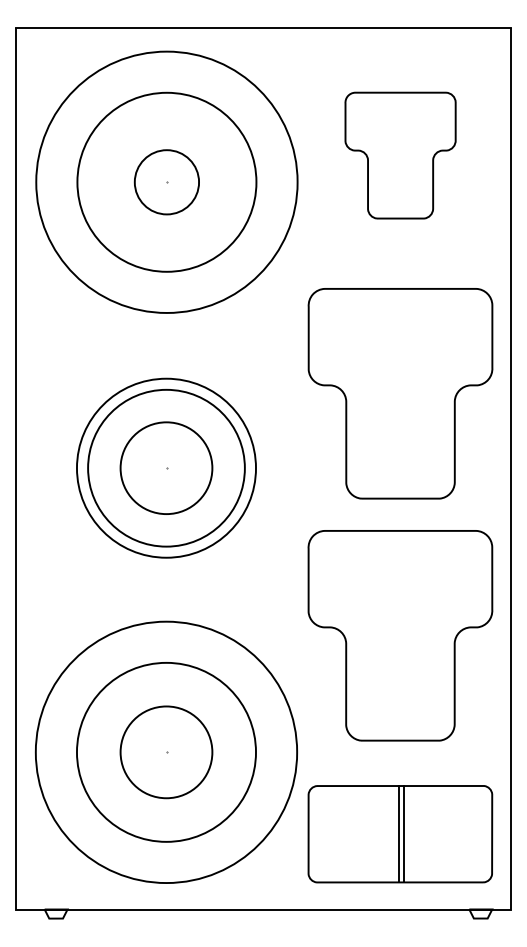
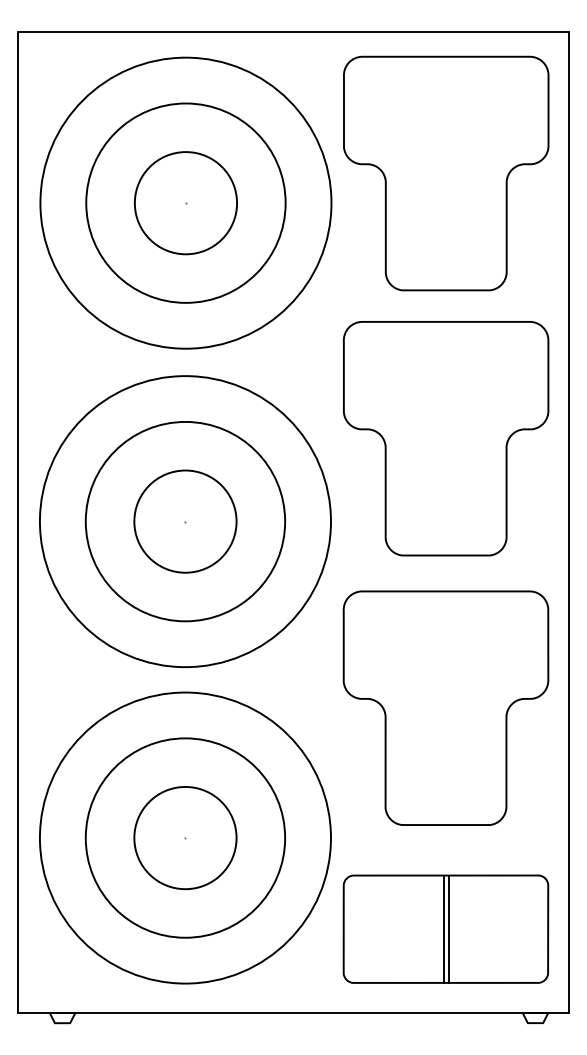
part: (400, 155) -> (446, 173), size x1.67
circle: (166, 182) -> (185, 203), size x1.43
circle: (166, 467) -> (185, 520), size x1.67

